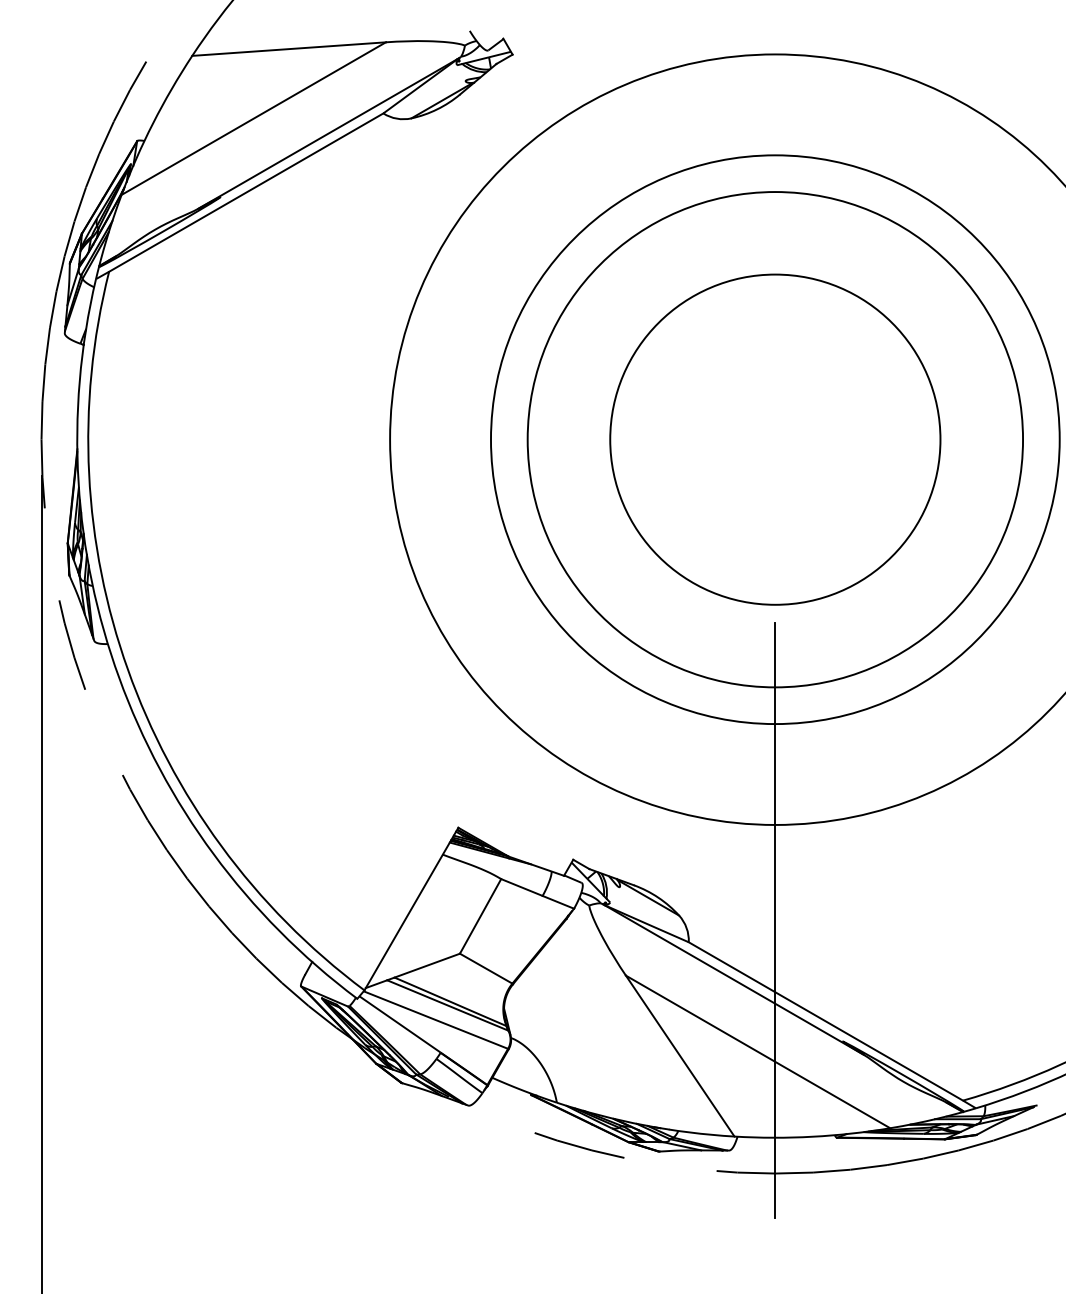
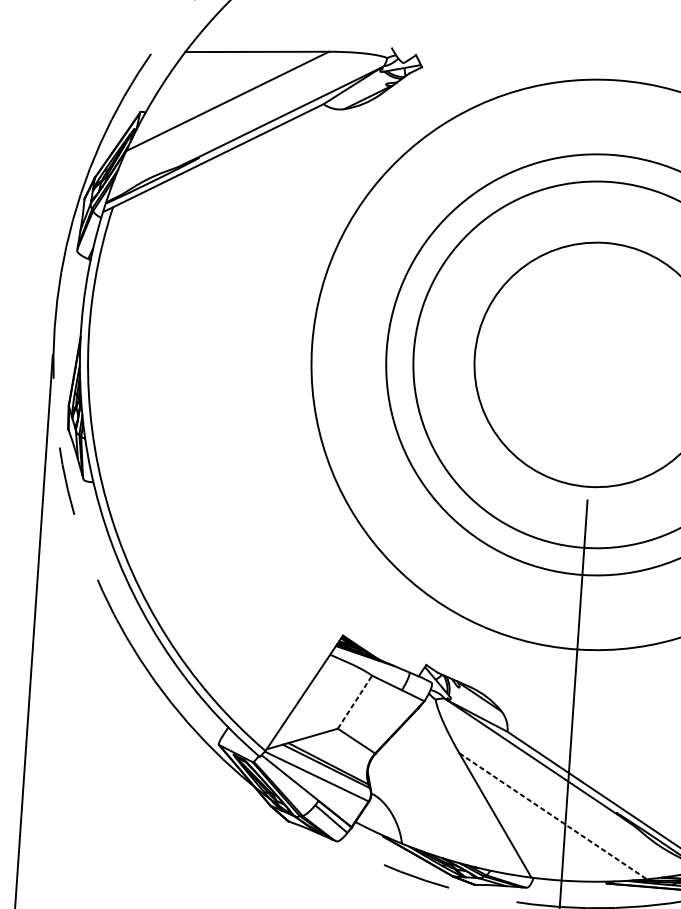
line: (480, 916) -> (354, 702), solid -> dashed
line: (758, 1051) -> (553, 815), solid -> dashed

